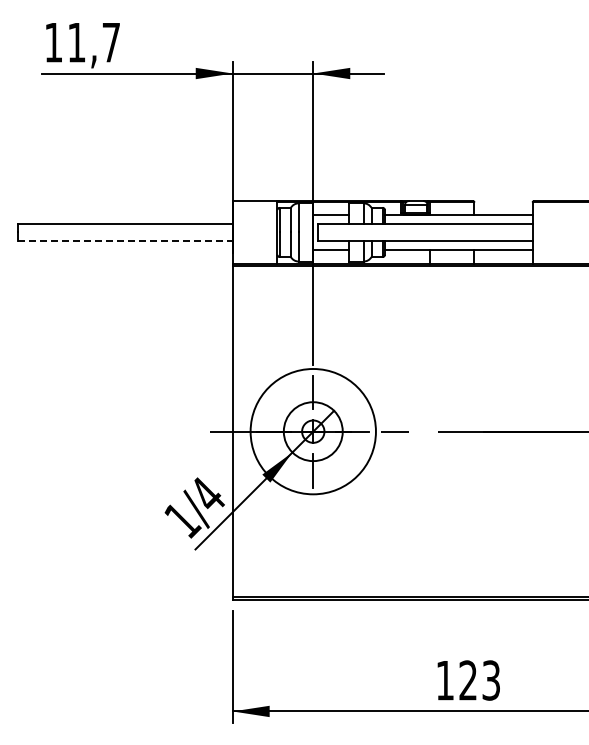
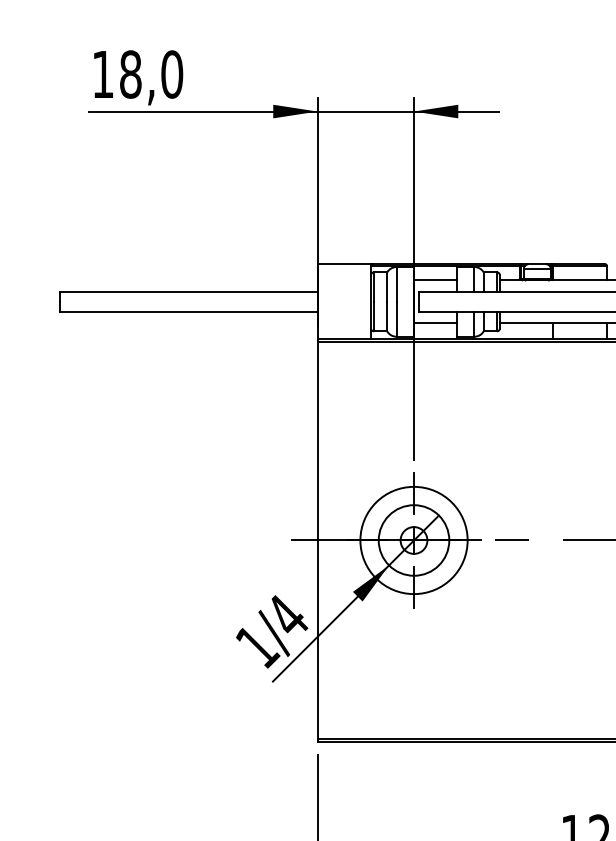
text: (93, 42) -> (150, 74), 11,7 -> 18,0
line: (125, 240) -> (189, 311), dashed -> solid
circle: (313, 431) -> (414, 540), size x0.71

